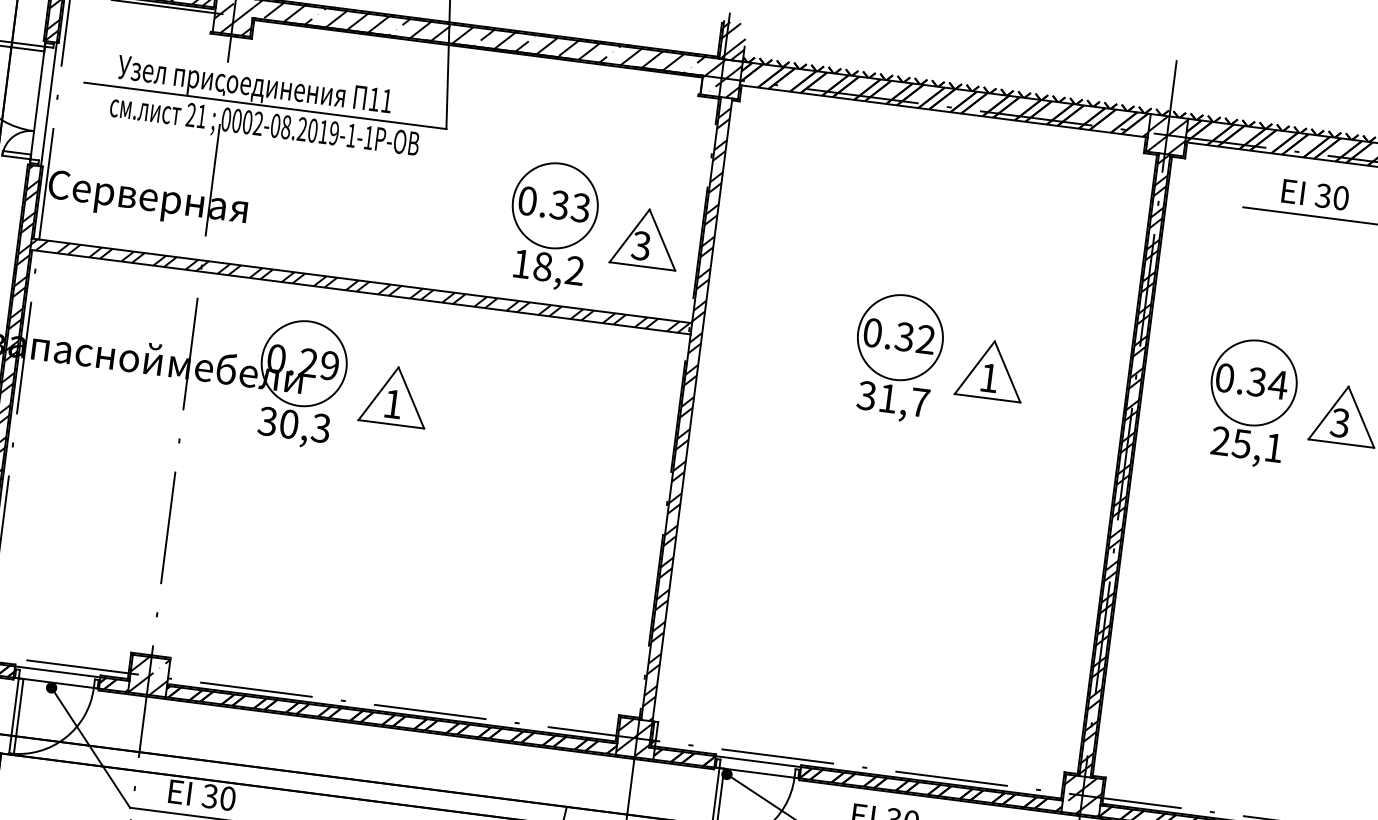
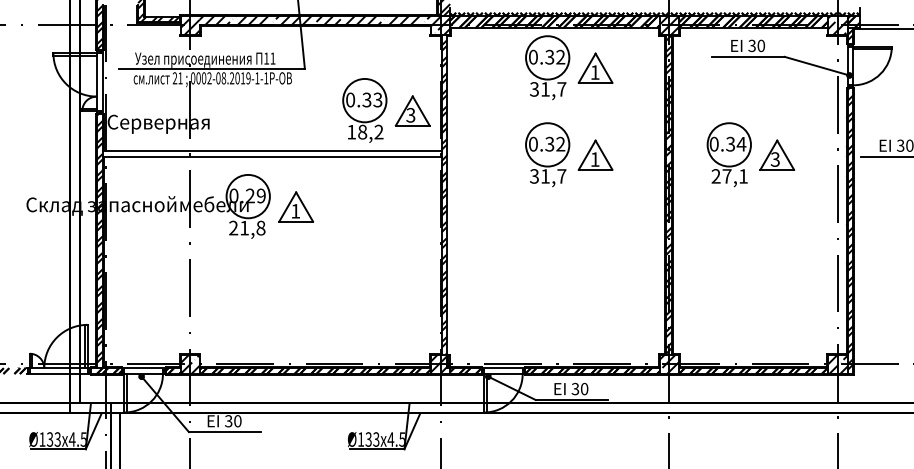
part: (962, 192) -> (569, 67), added
hatch: (360, 285) -> (271, 153), removed
text: (295, 423) -> (247, 227), 30,3 -> 21,8
text: (1240, 443) -> (726, 176), 25,1 -> 27,1

